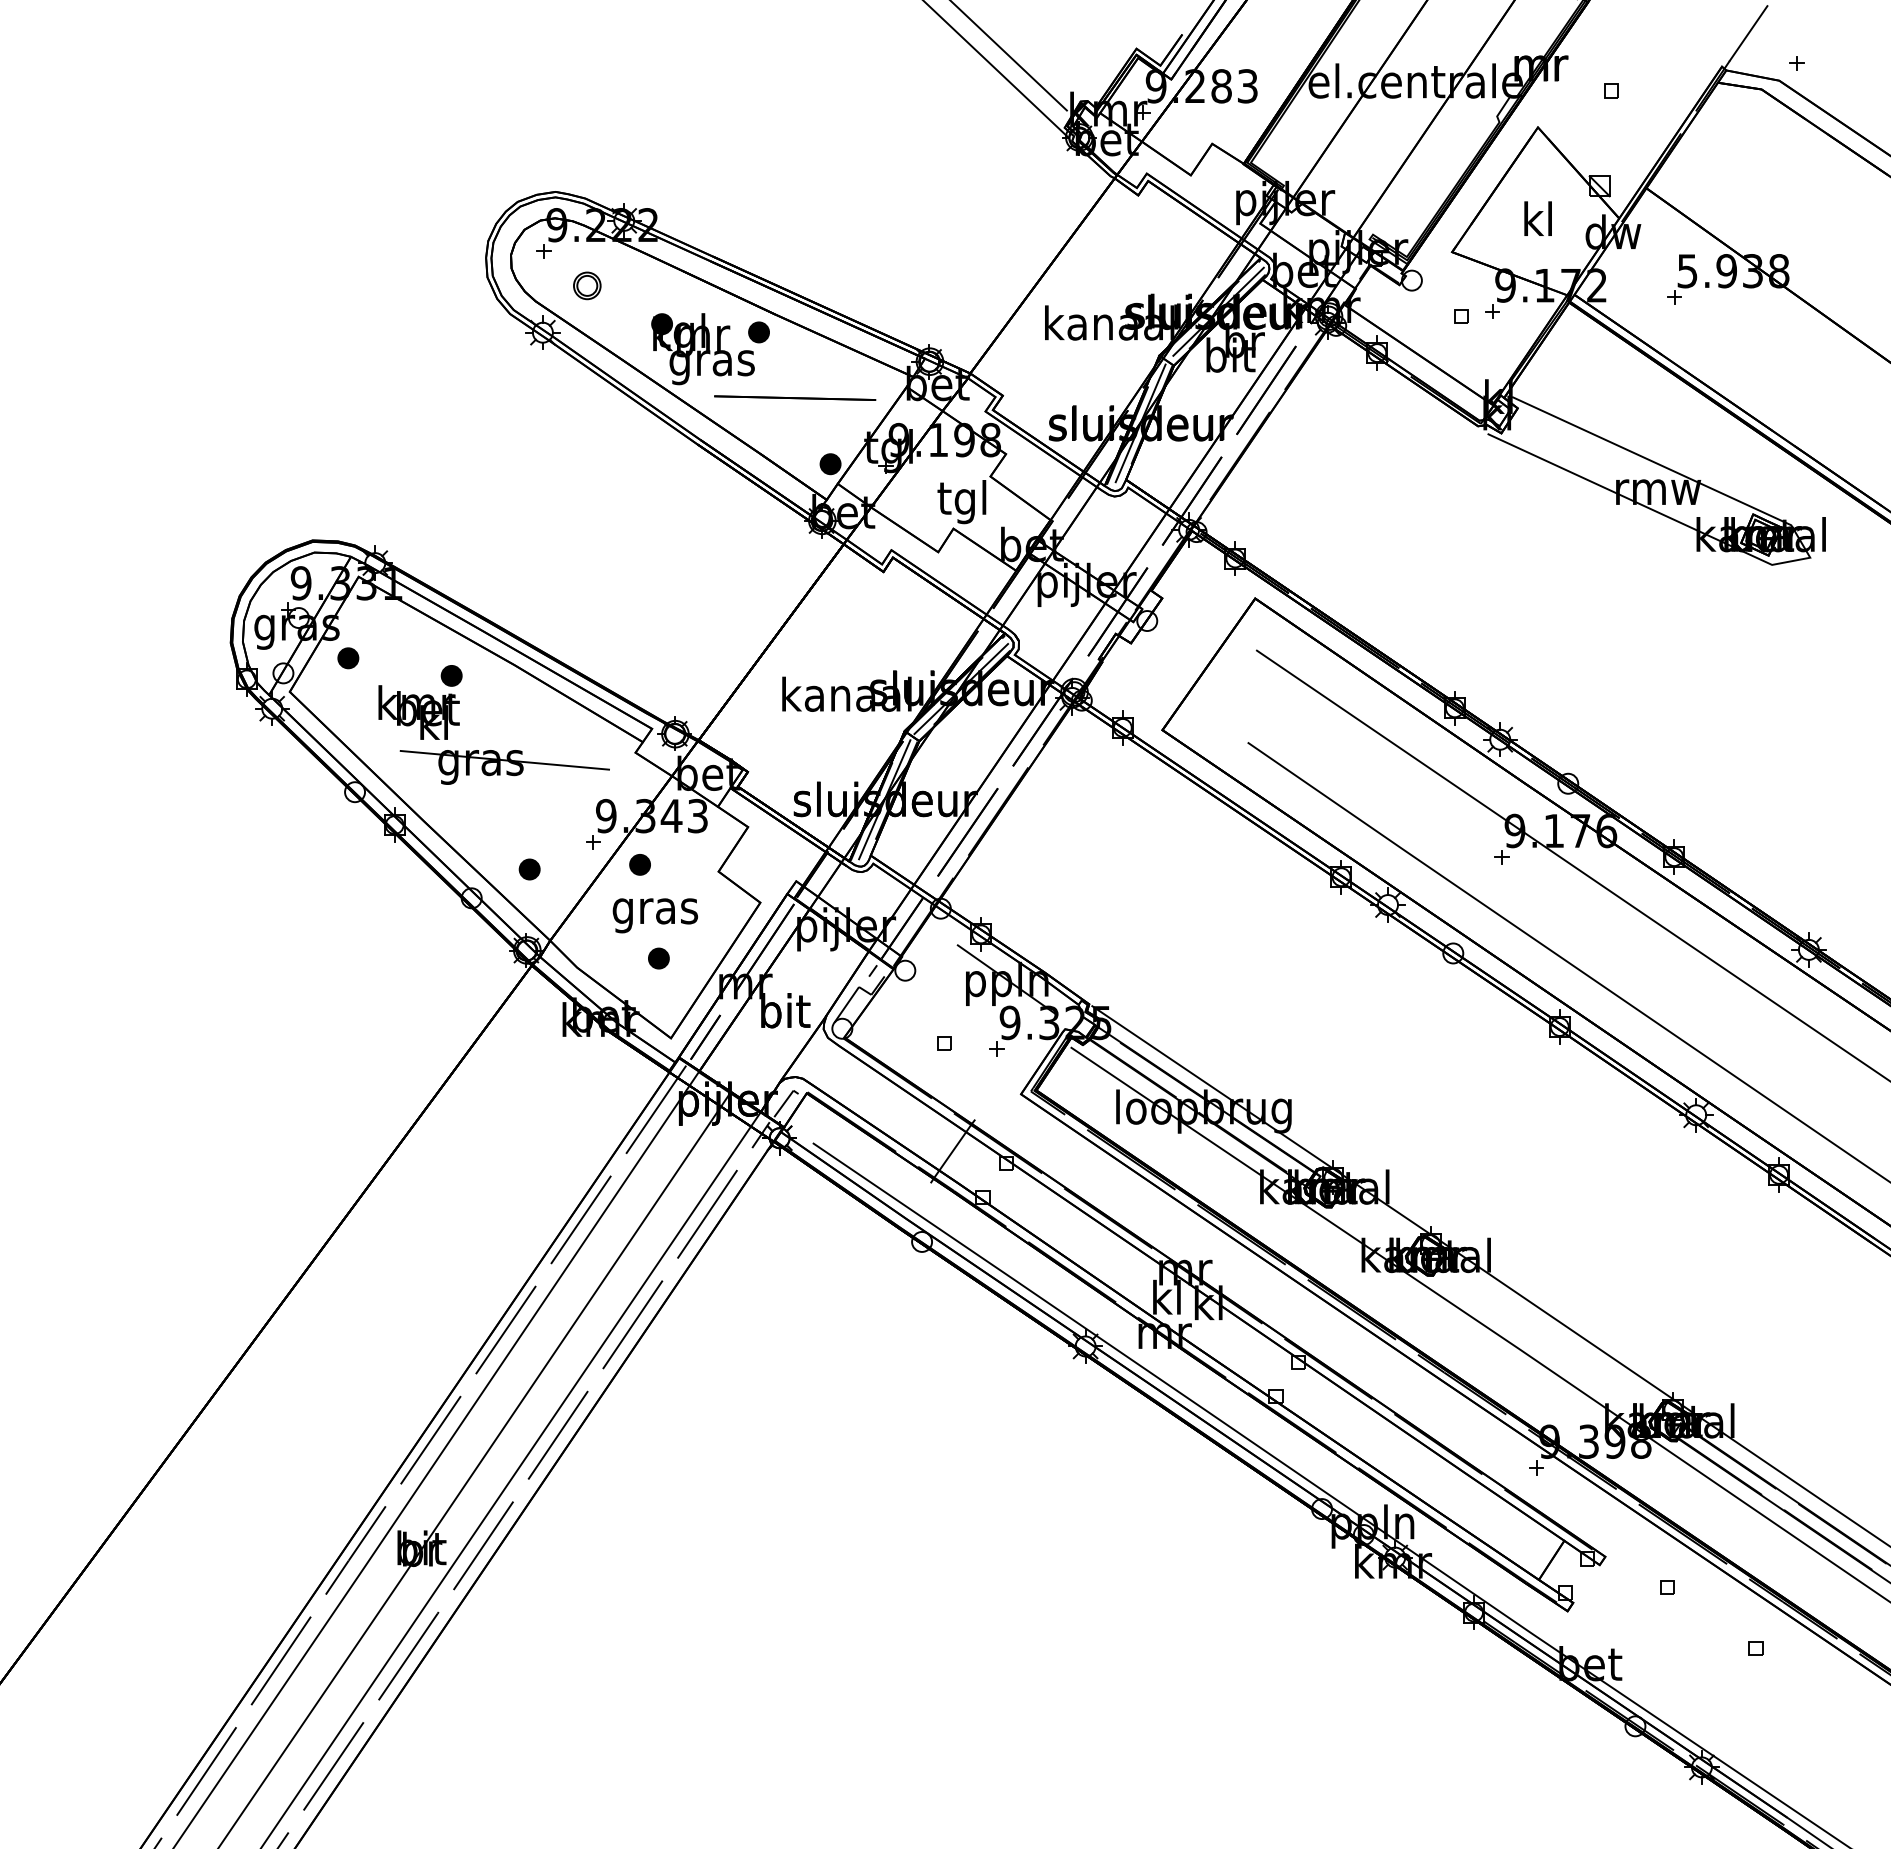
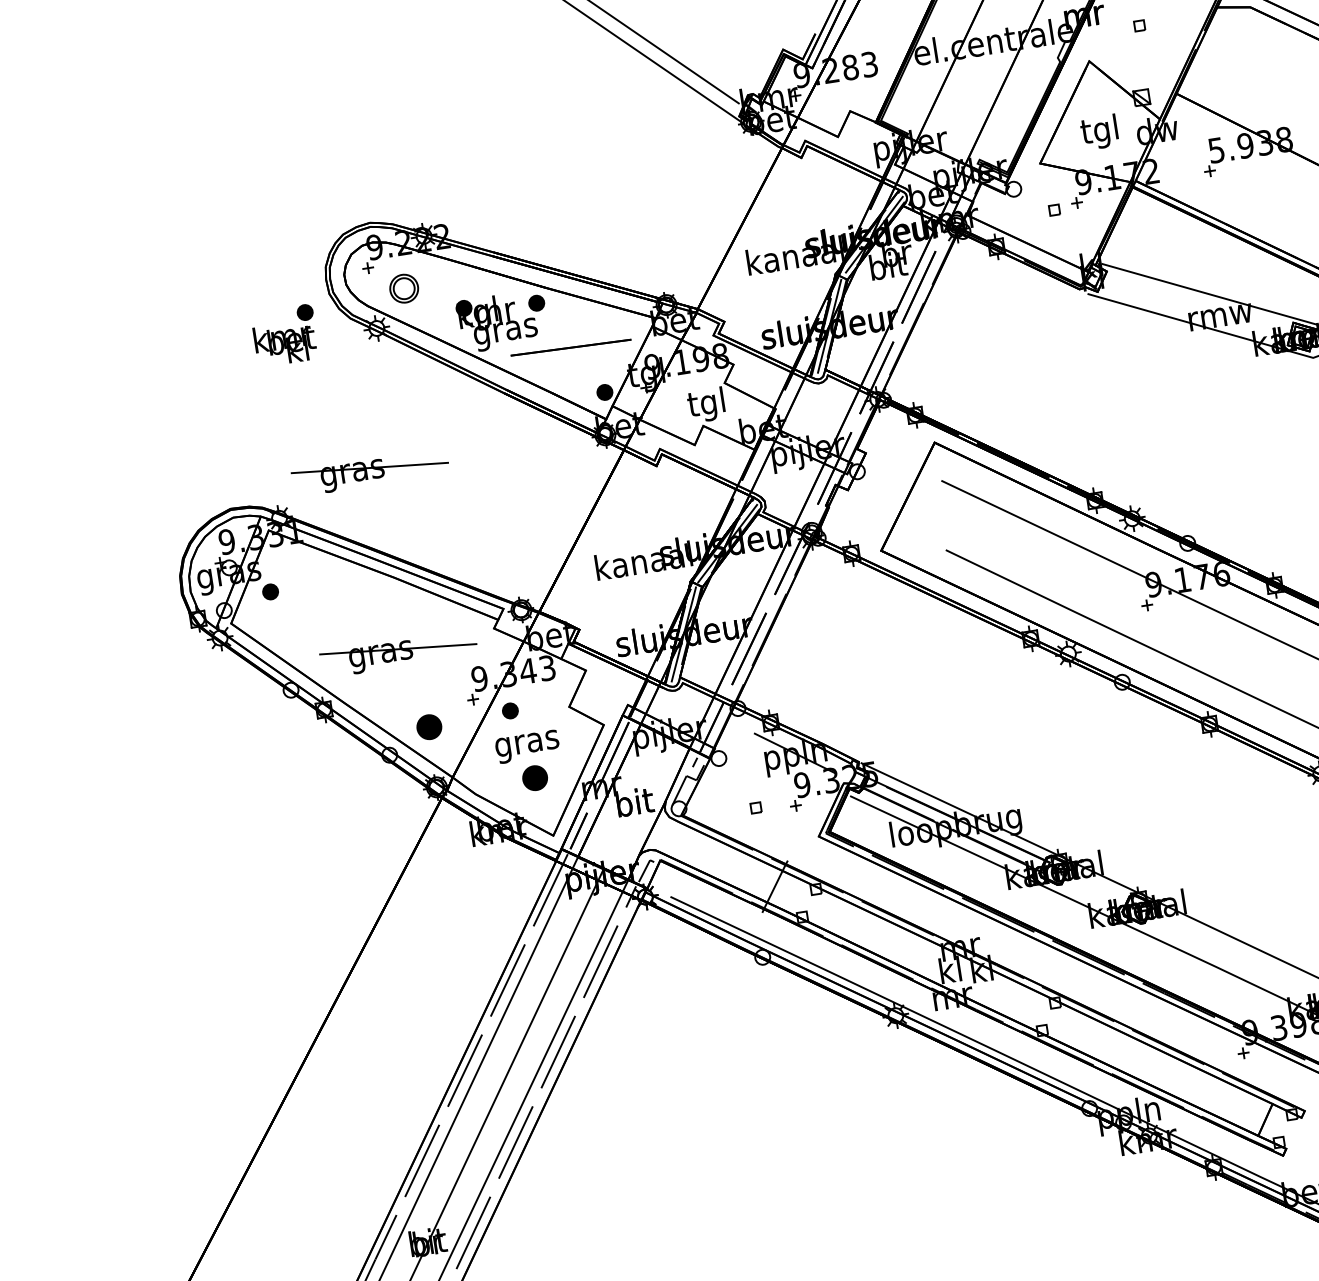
text: (1536, 223) -> (1099, 132), kl -> tgl
part: (587, 285) -> (404, 288), size x1.4
part: (504, 522) -> (370, 473), added
part: (420, 702) -> (285, 335), moved
part: (529, 869) -> (429, 727), size x1.6
part: (658, 958) -> (534, 778), size x1.6

